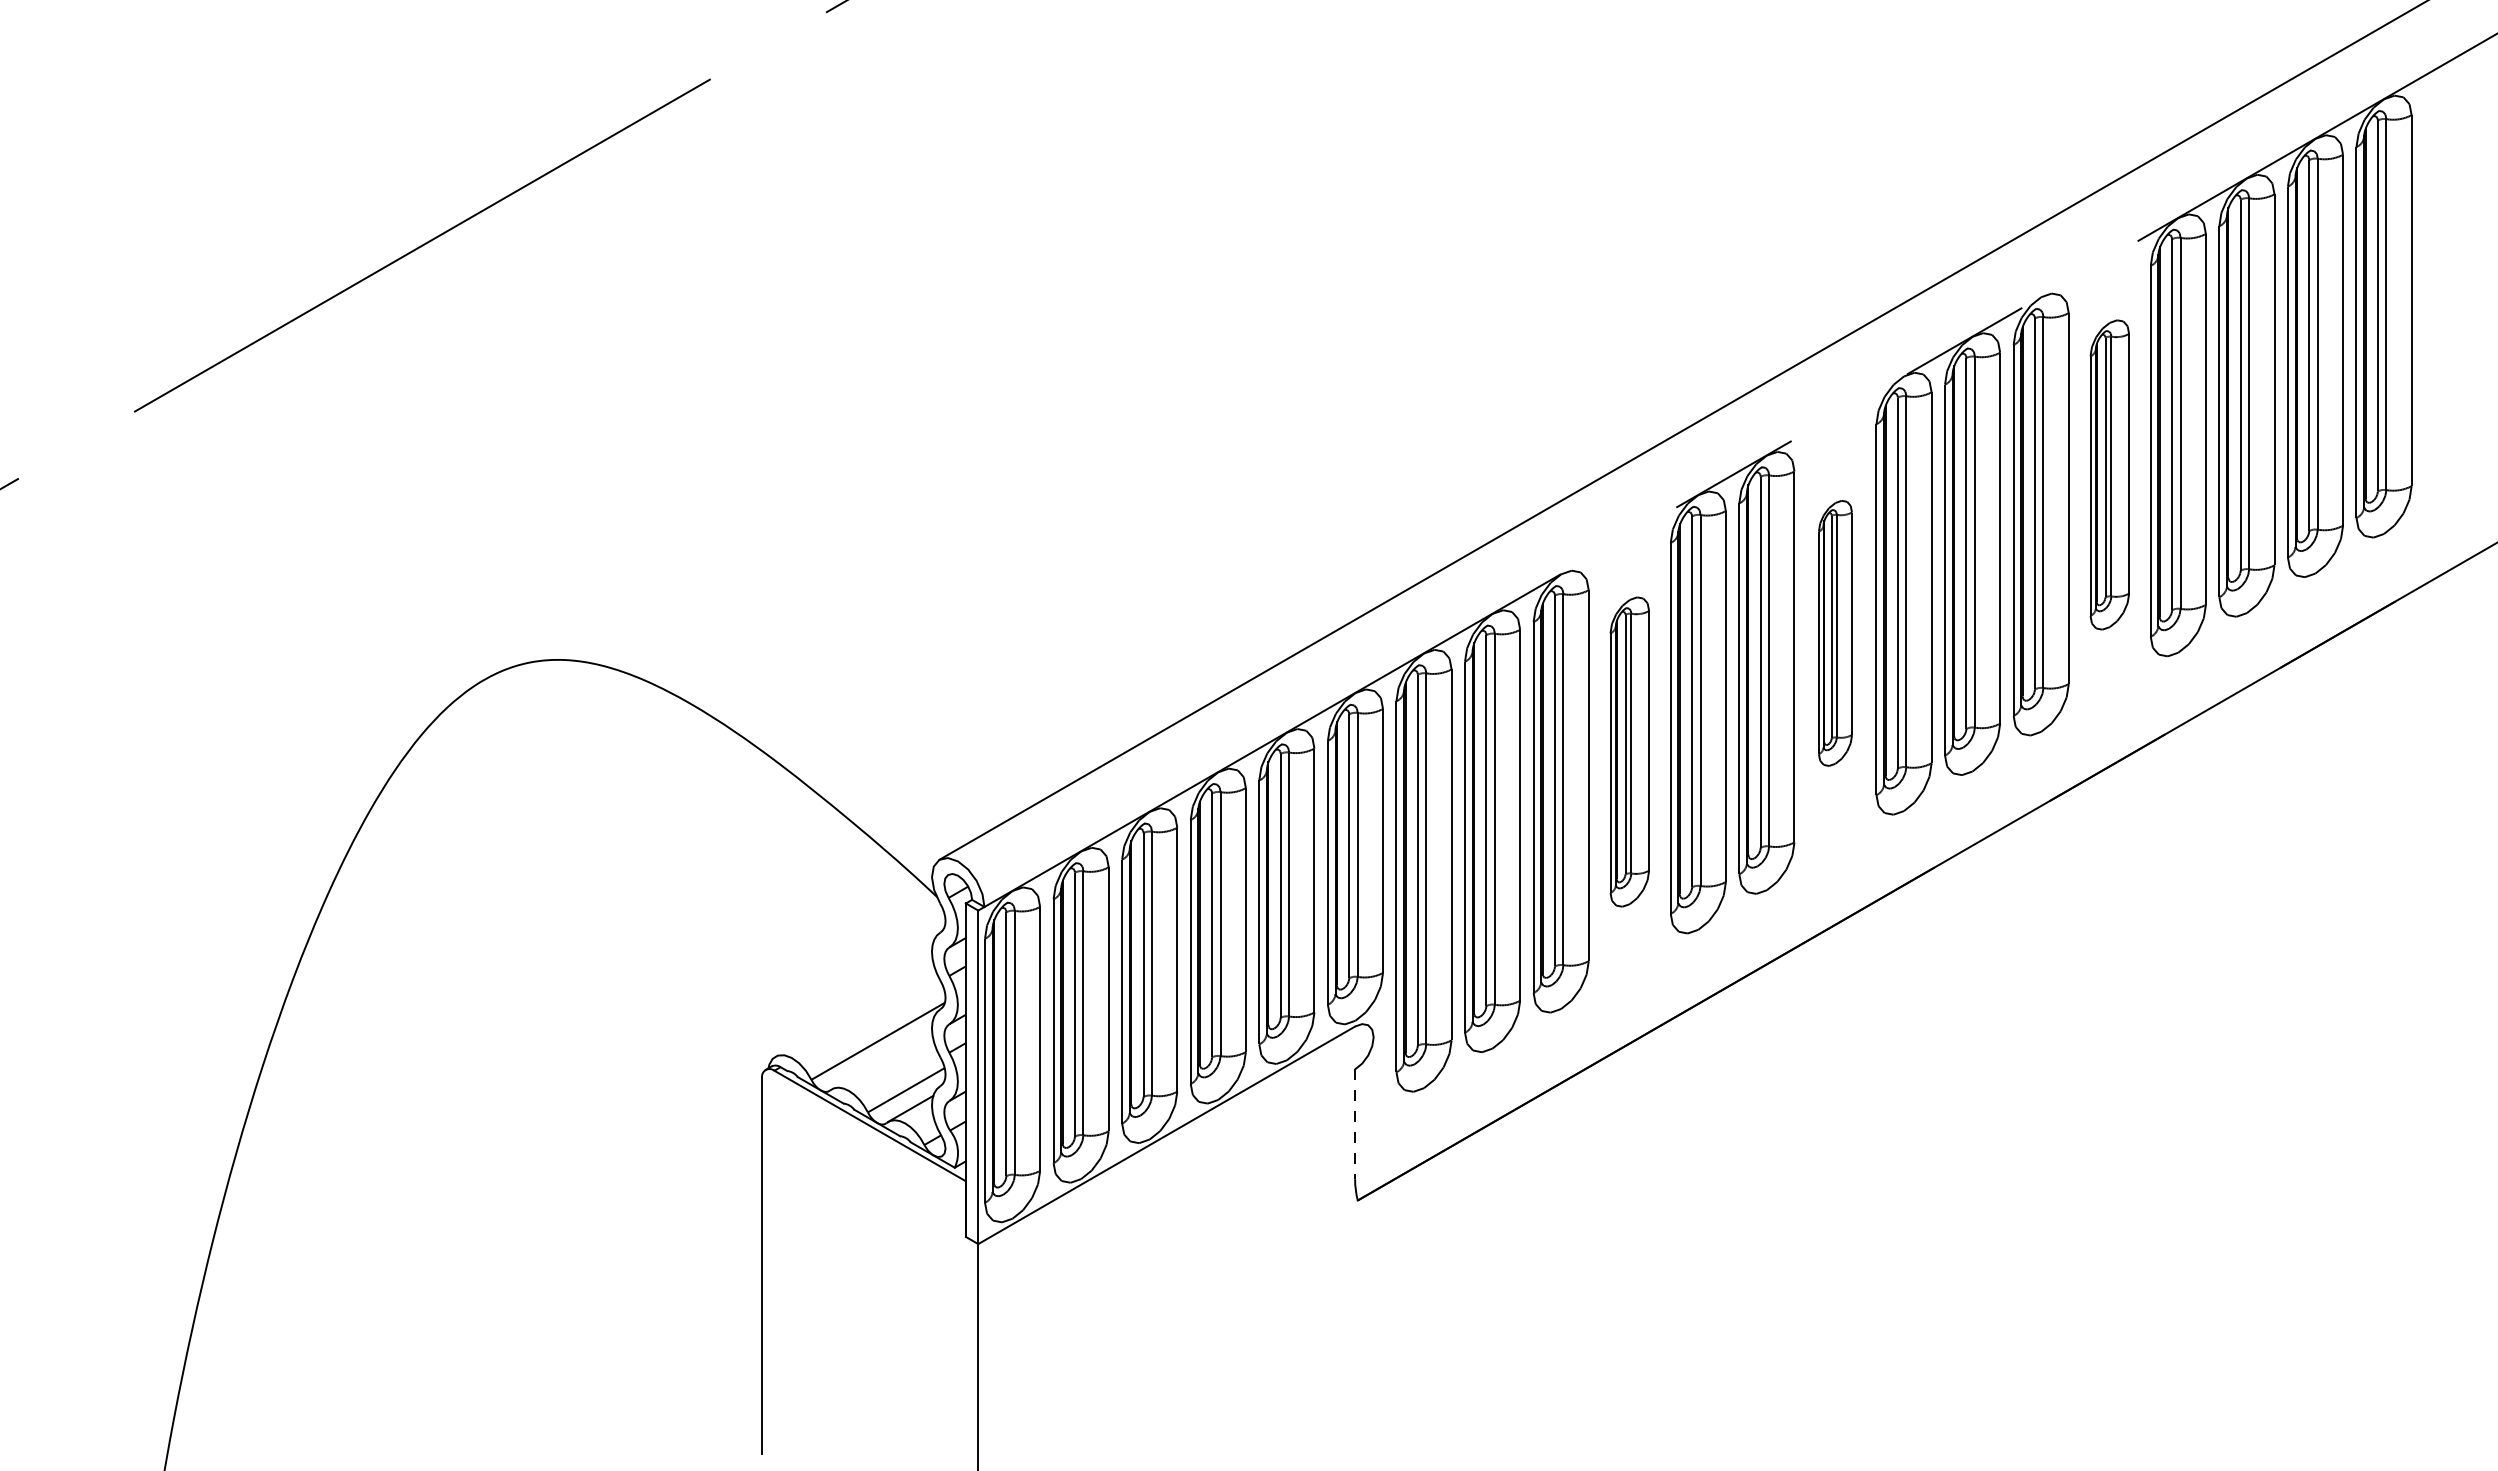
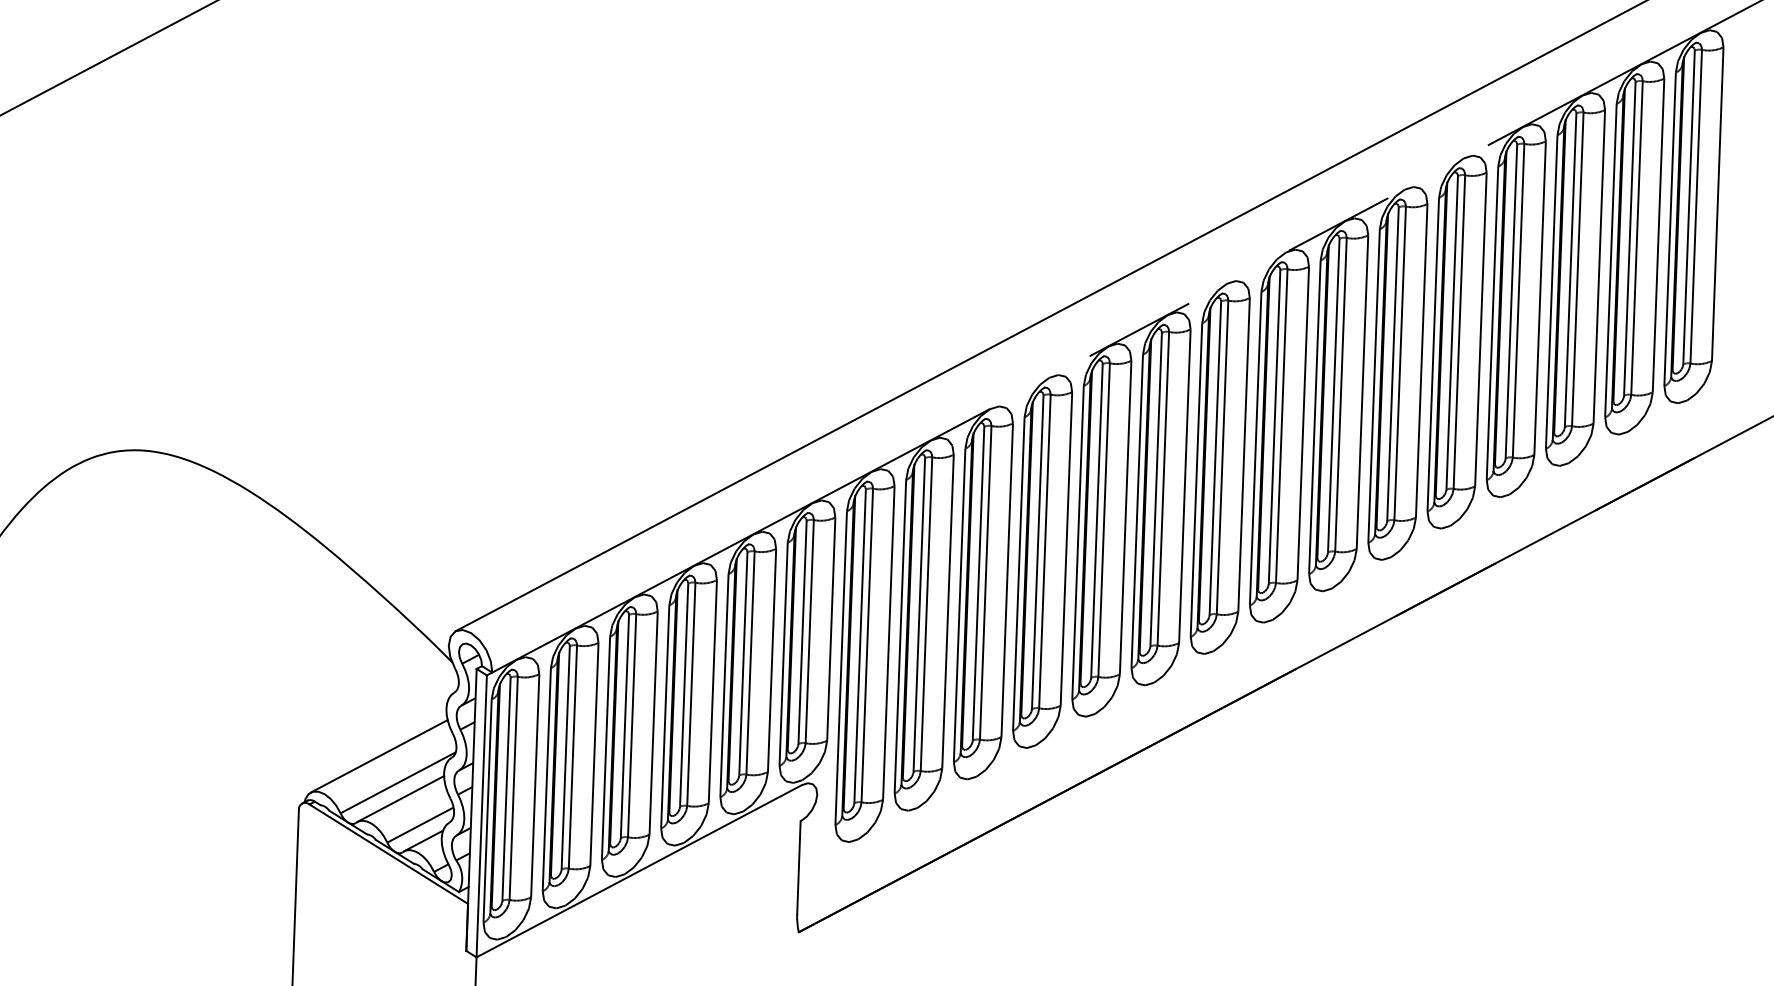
part: (2109, 474) -> (1456, 341), size x1.43
part: (1835, 633) -> (1220, 467), size x1.67
part: (1629, 751) -> (1042, 561), size x1.43
line: (854, 1010) -> (379, 756), added
line: (881, 1060) -> (400, 799), added
line: (1355, 1124) -> (799, 867), dashed -> solid

